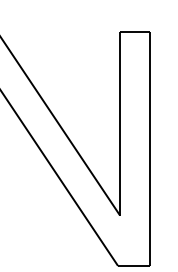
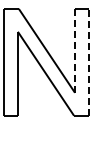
line: (121, 122) -> (75, 50), solid -> dashed
line: (149, 146) -> (88, 61), solid -> dashed

